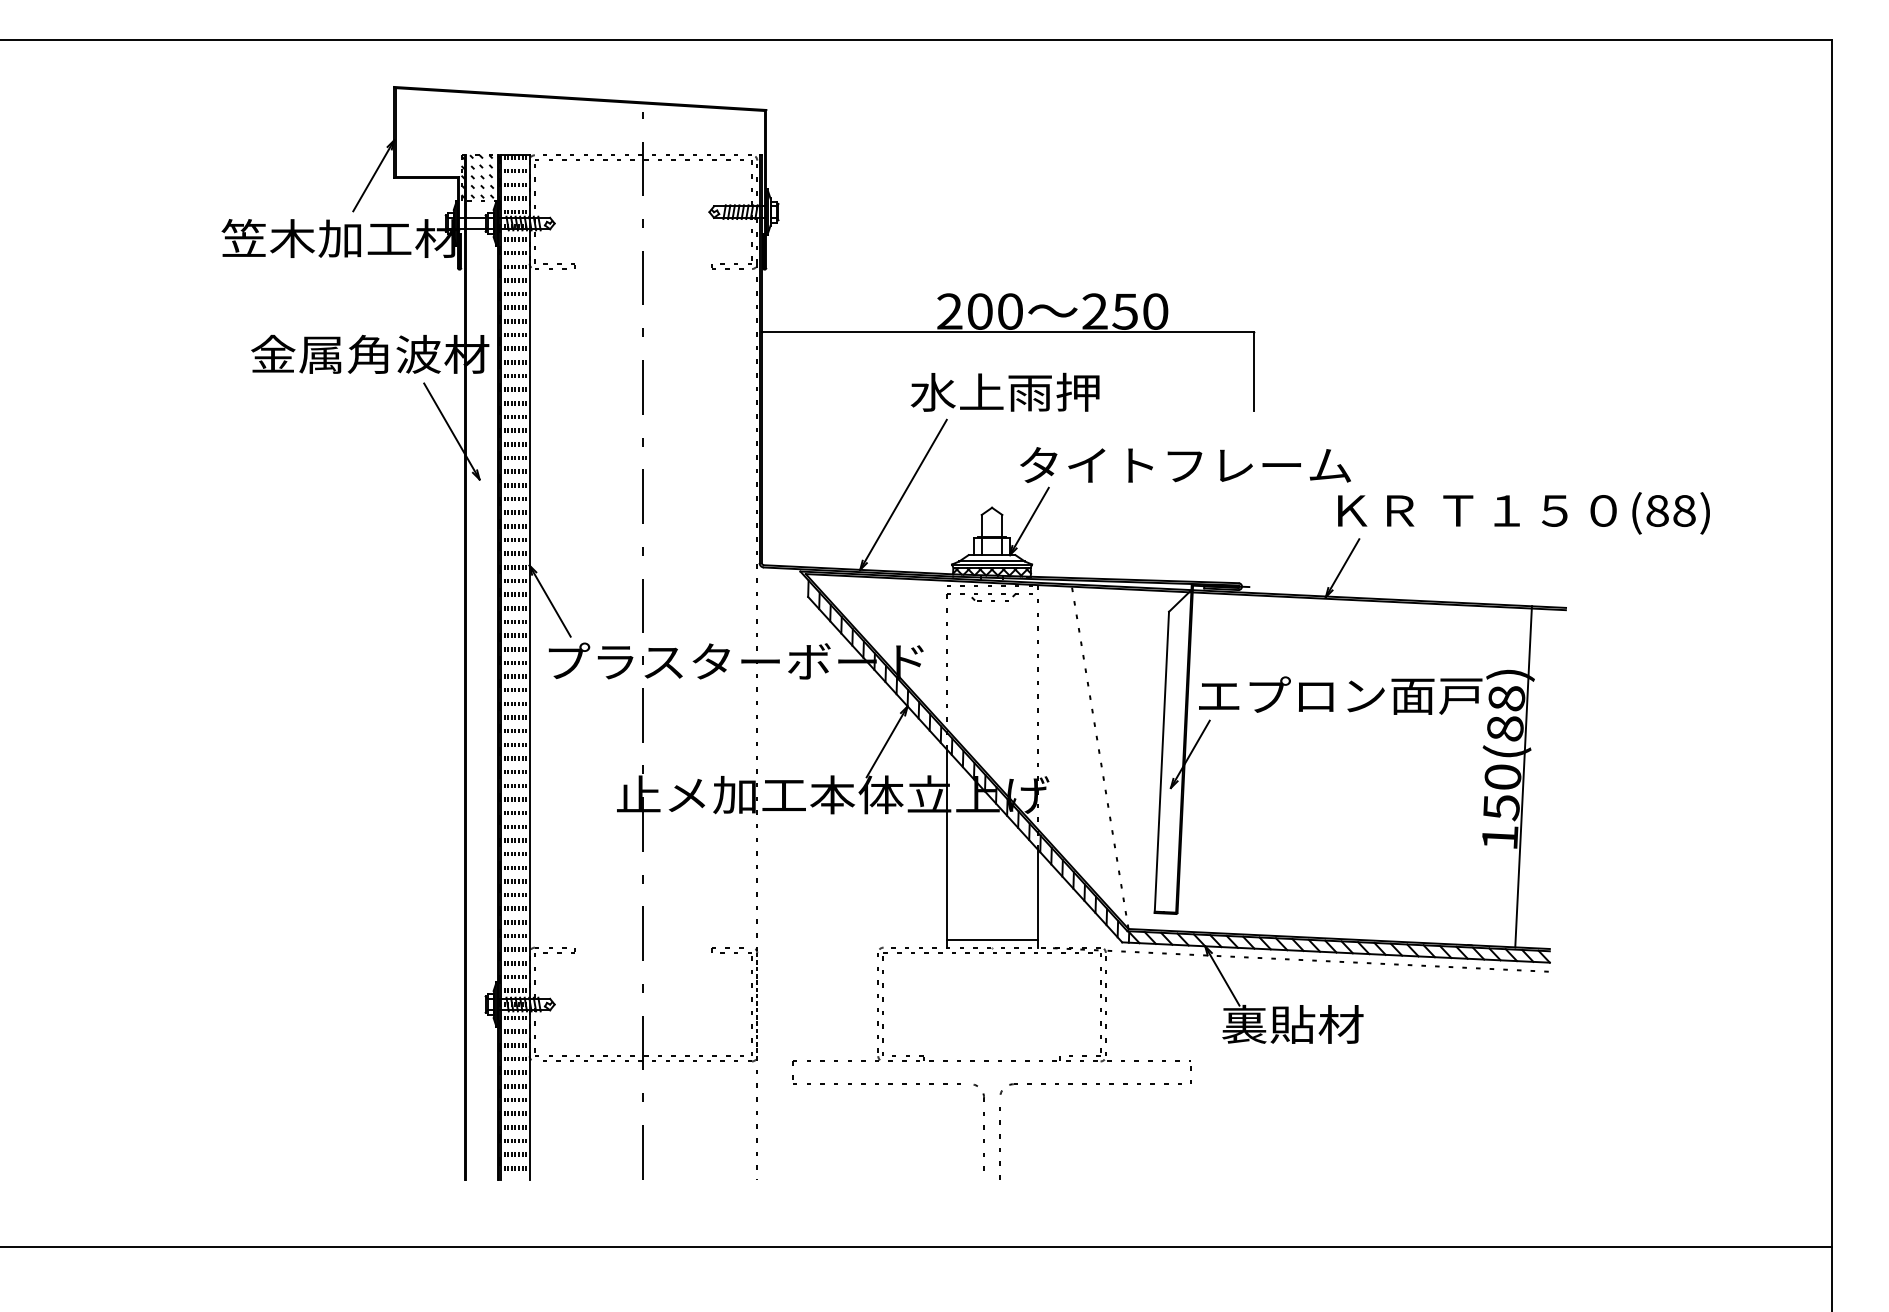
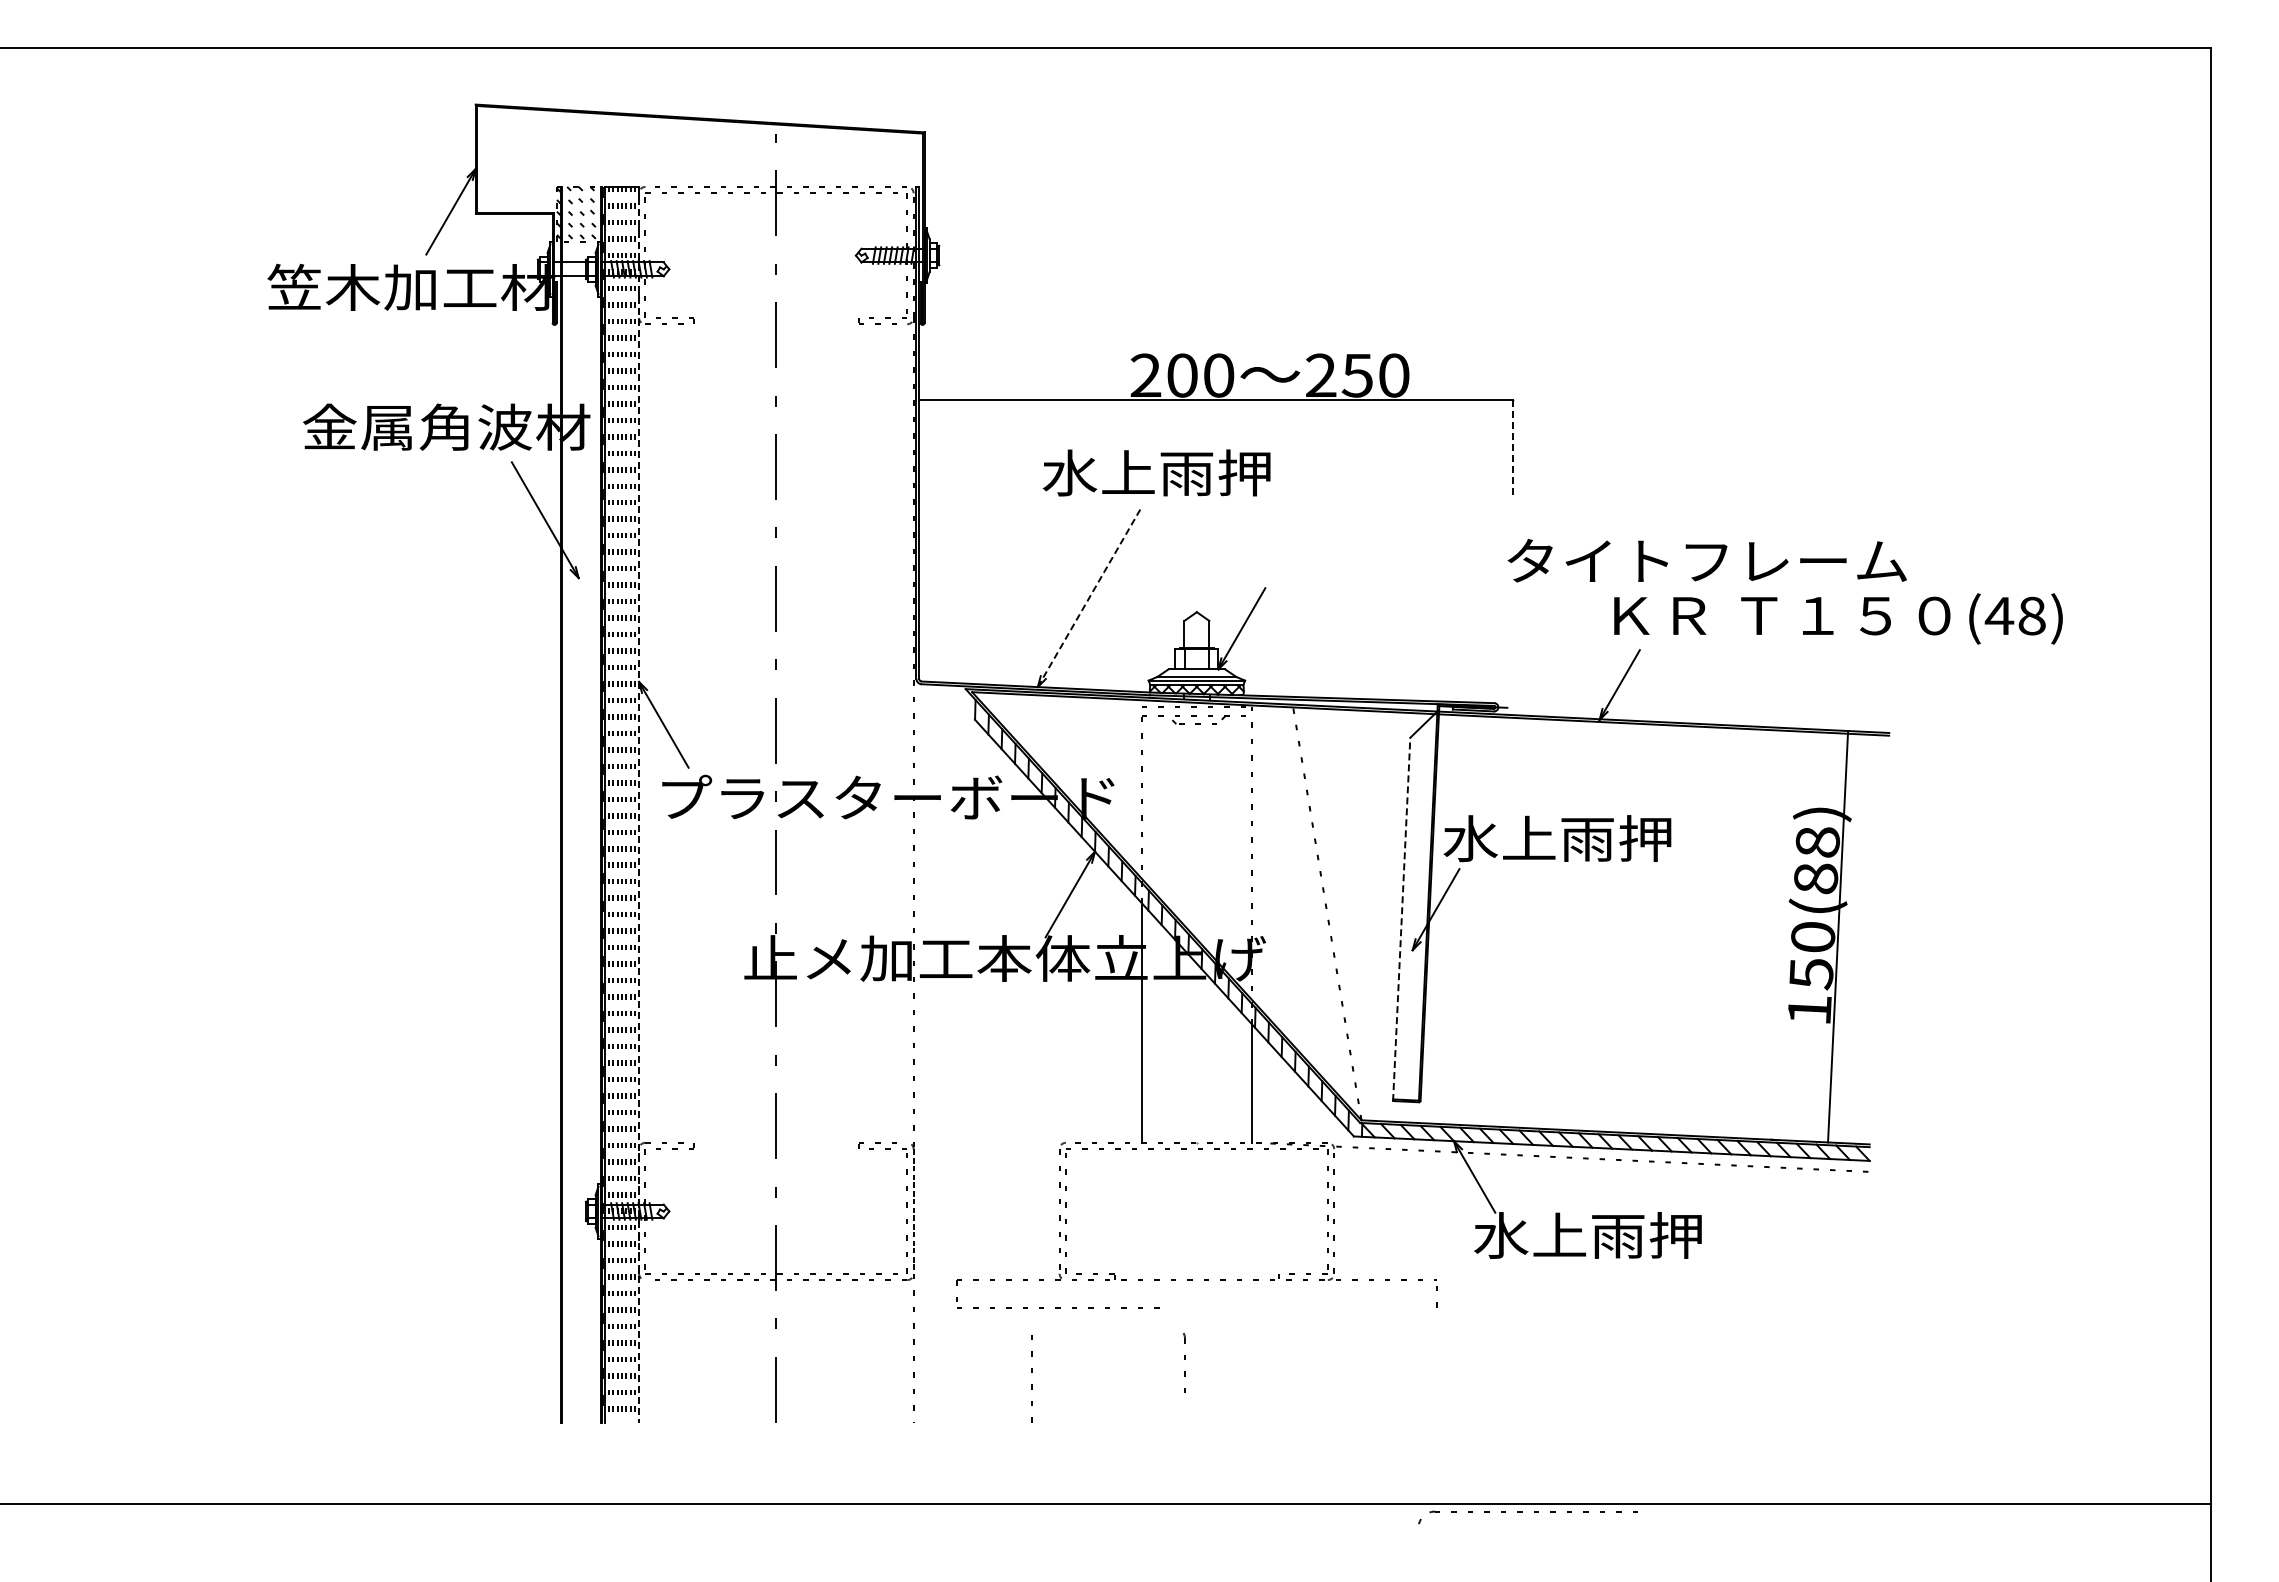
line: (1253, 371) -> (1512, 447), solid -> dashed
text: (1005, 391) -> (1156, 472), moved
text: (1184, 464) -> (1706, 560), moved
line: (903, 494) -> (1090, 596), solid -> dashed
text: (1657, 510) -> (1999, 615), (88) -> (48)
line: (530, 667) -> (639, 804), solid -> dashed
text: (1339, 695) -> (1615, 838), エプロン面戸 -> 水上雨押
line: (1161, 762) -> (1401, 919), solid -> dashed
line: (991, 940) -> (1196, 1134), removed
text: (1315, 1023) -> (1587, 1234), 裏貼材 -> 水上雨押
part: (1086, 1085) -> (1522, 1512), moved
part: (979, 1127) -> (1181, 1359), size x0.6
line: (1000, 1138) -> (1031, 1372), moved

